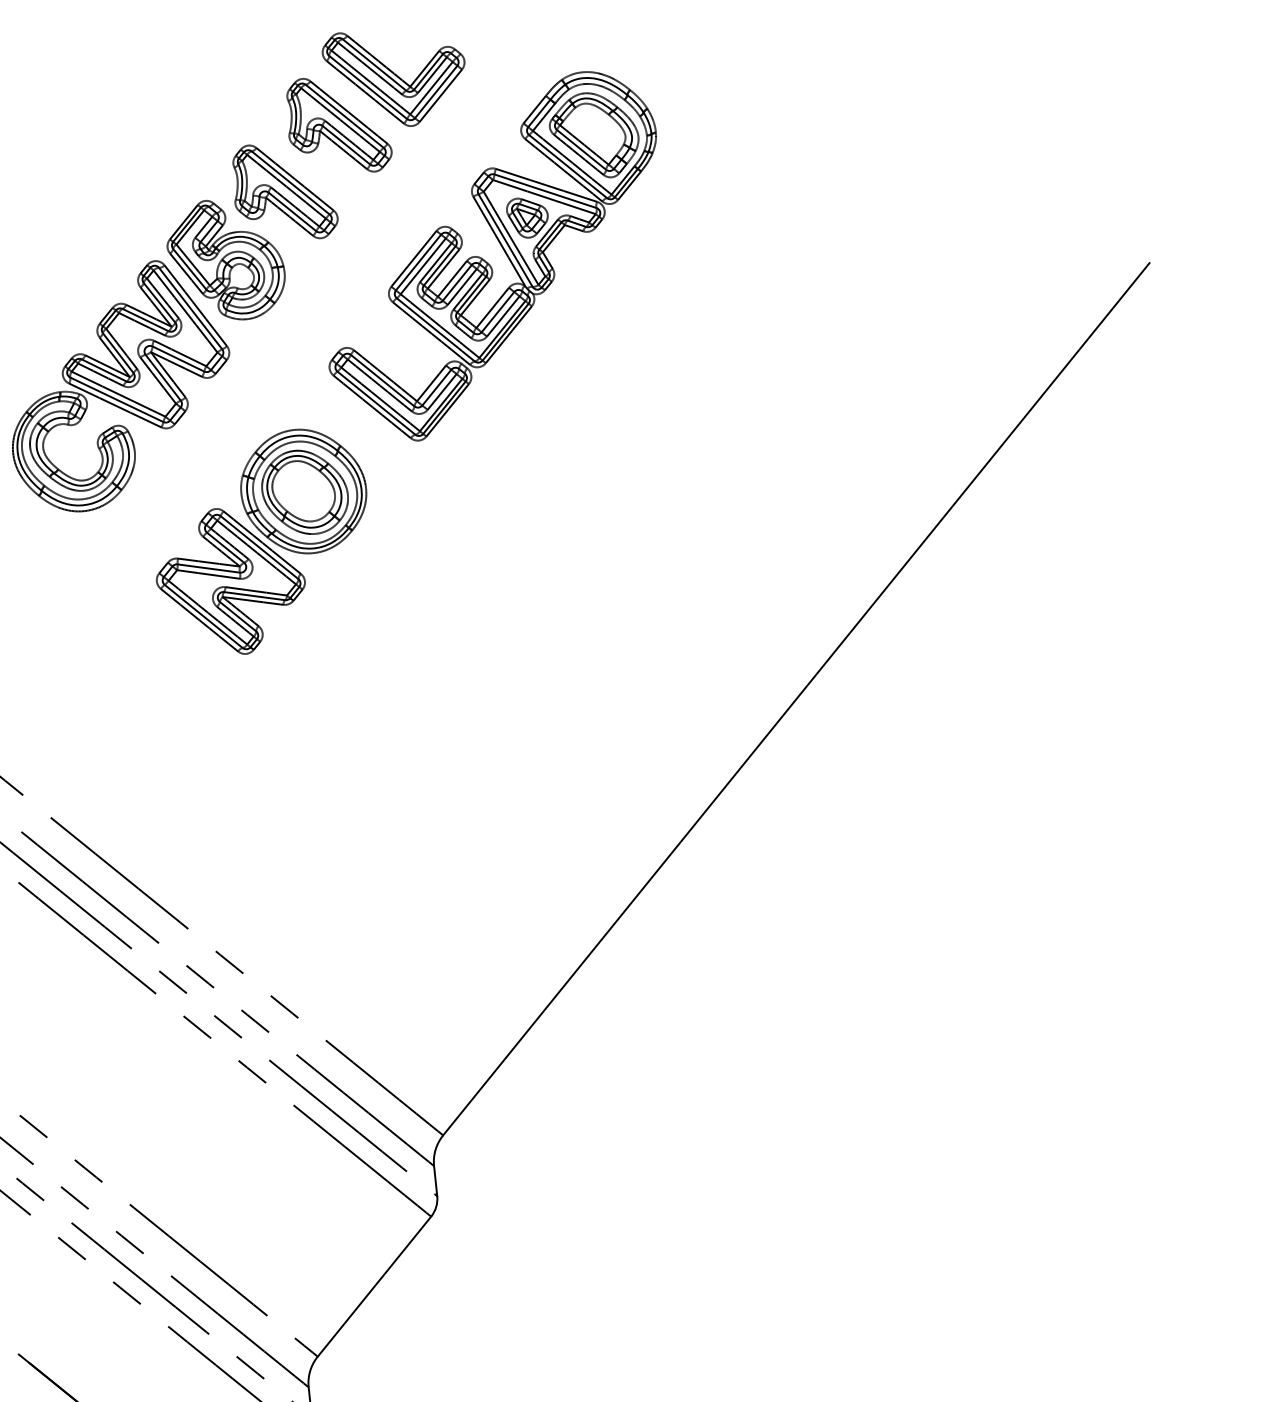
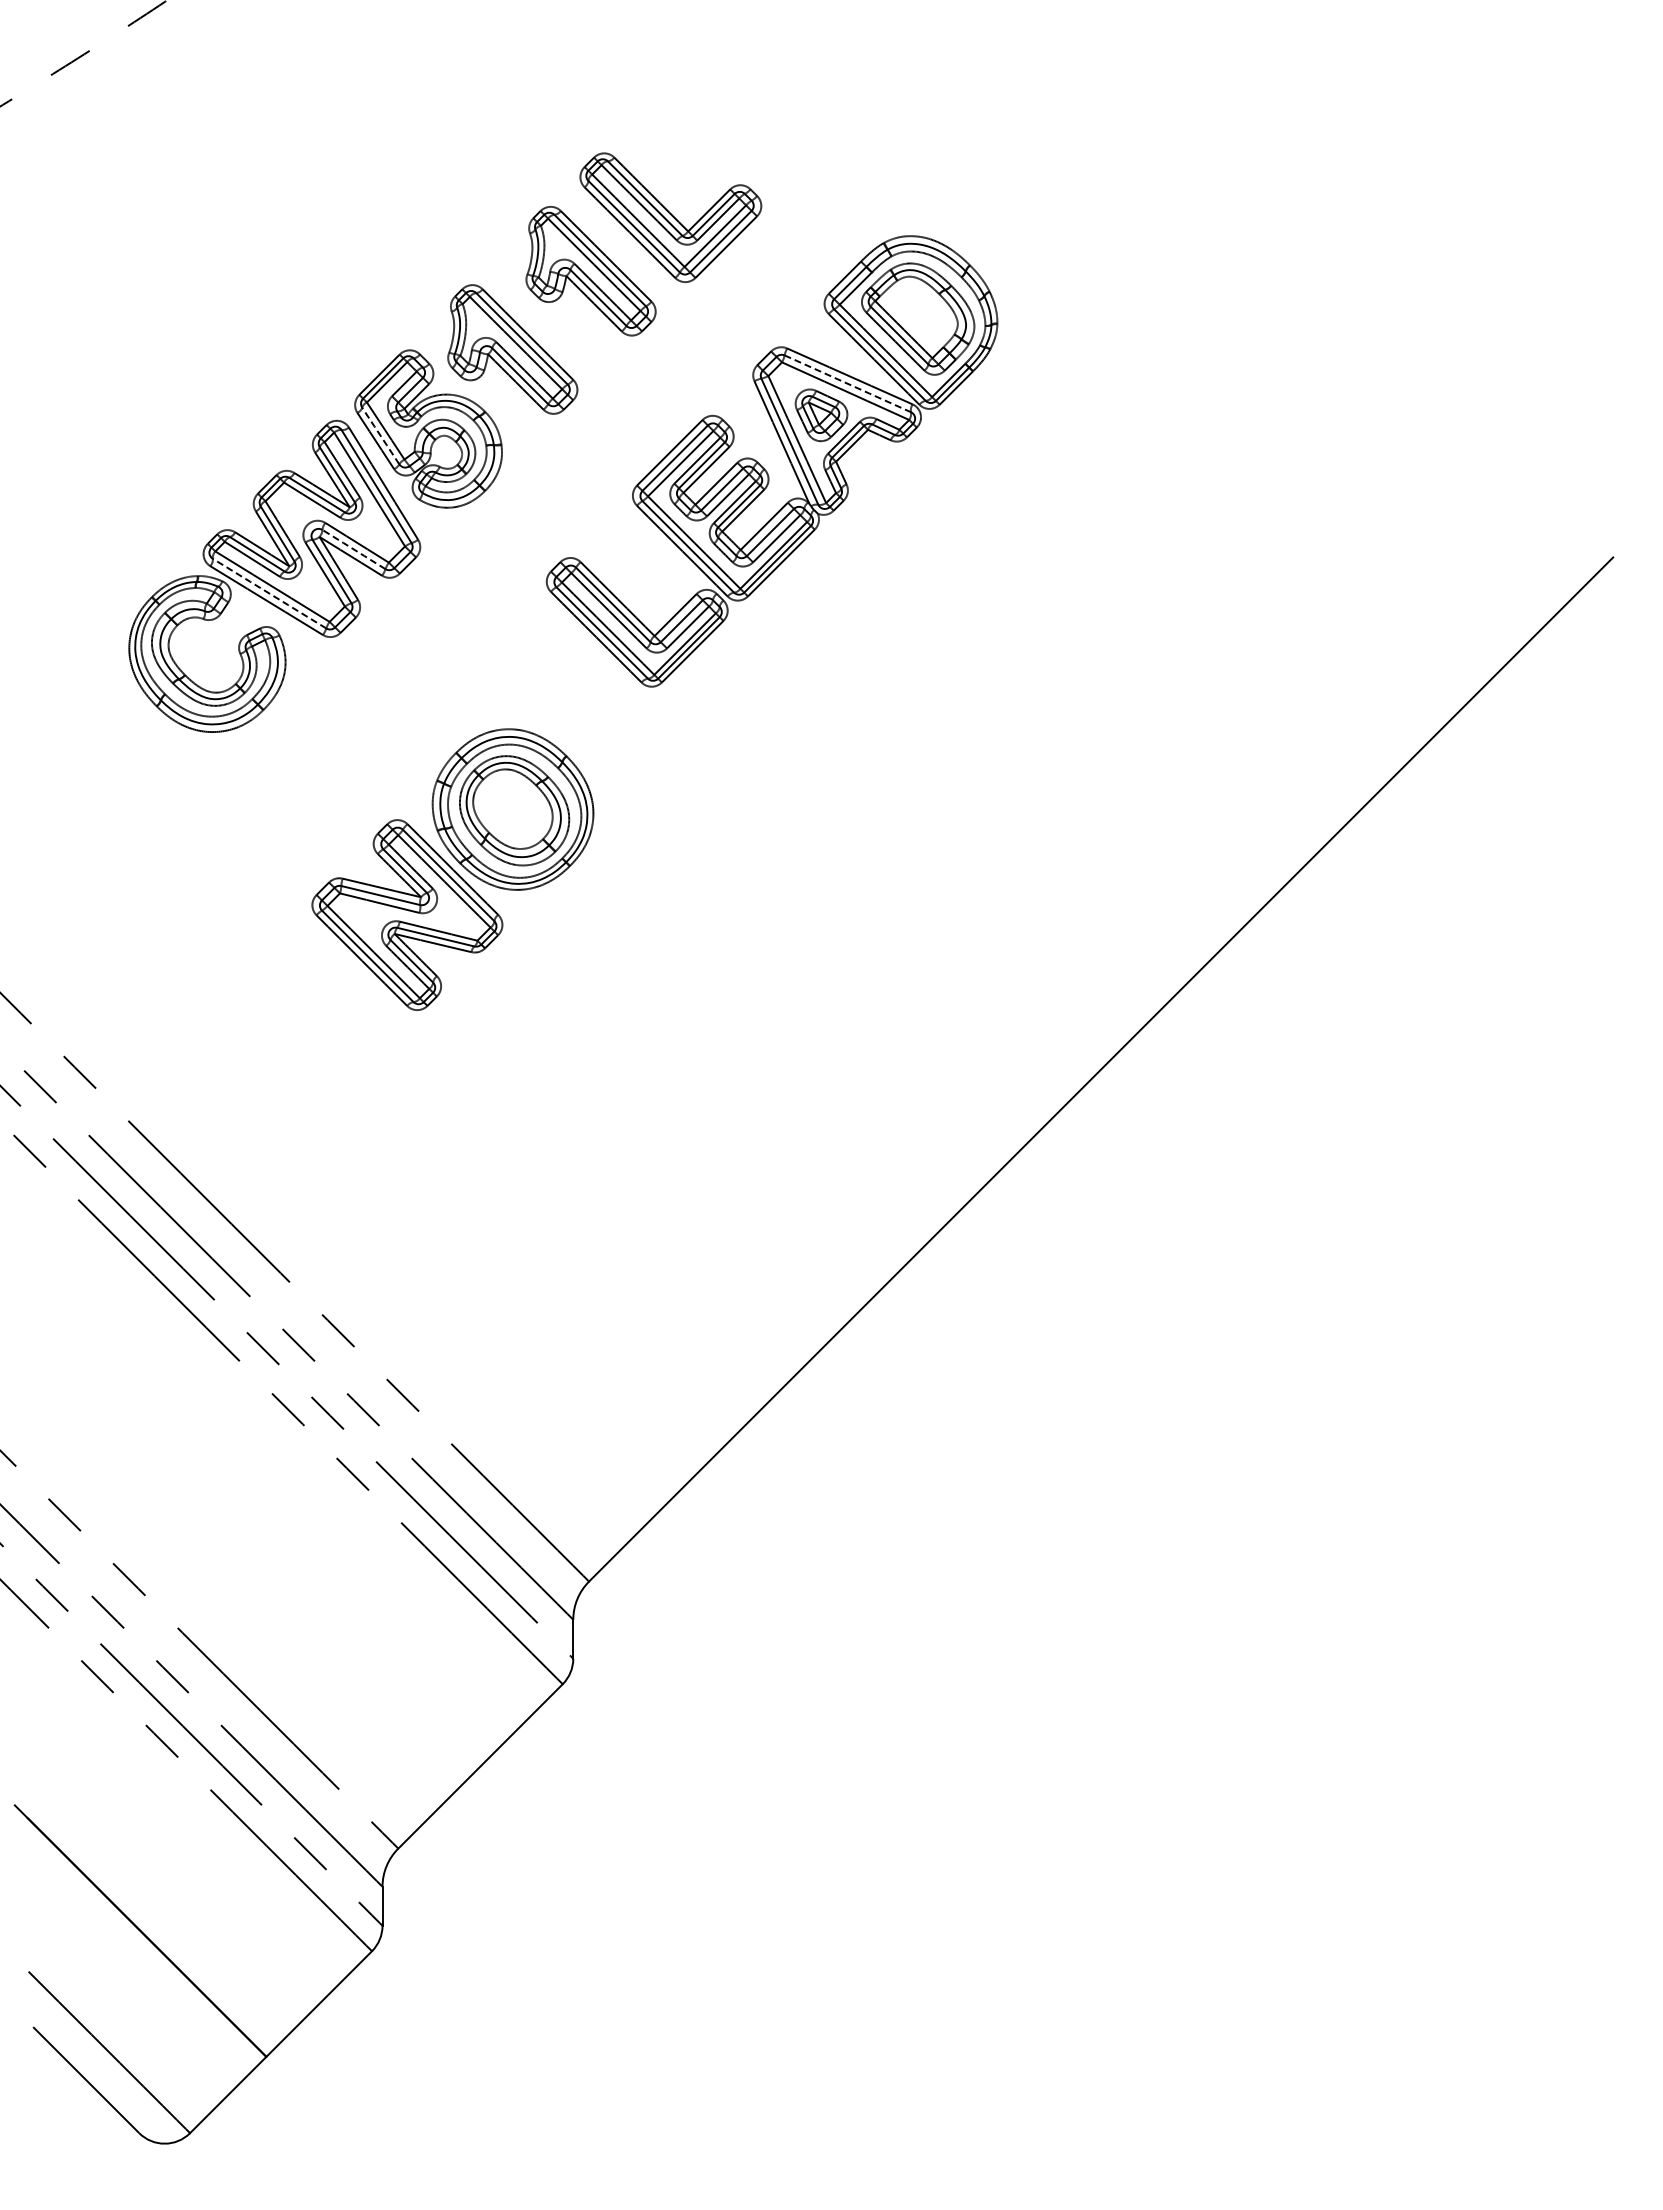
line: (545, 191) -> (847, 383), solid -> dashed
line: (189, 268) -> (380, 435), solid -> dashed
line: (177, 359) -> (353, 549), solid -> dashed
line: (116, 399) -> (269, 593), solid -> dashed
part: (261, 542) -> (452, 869), moved

